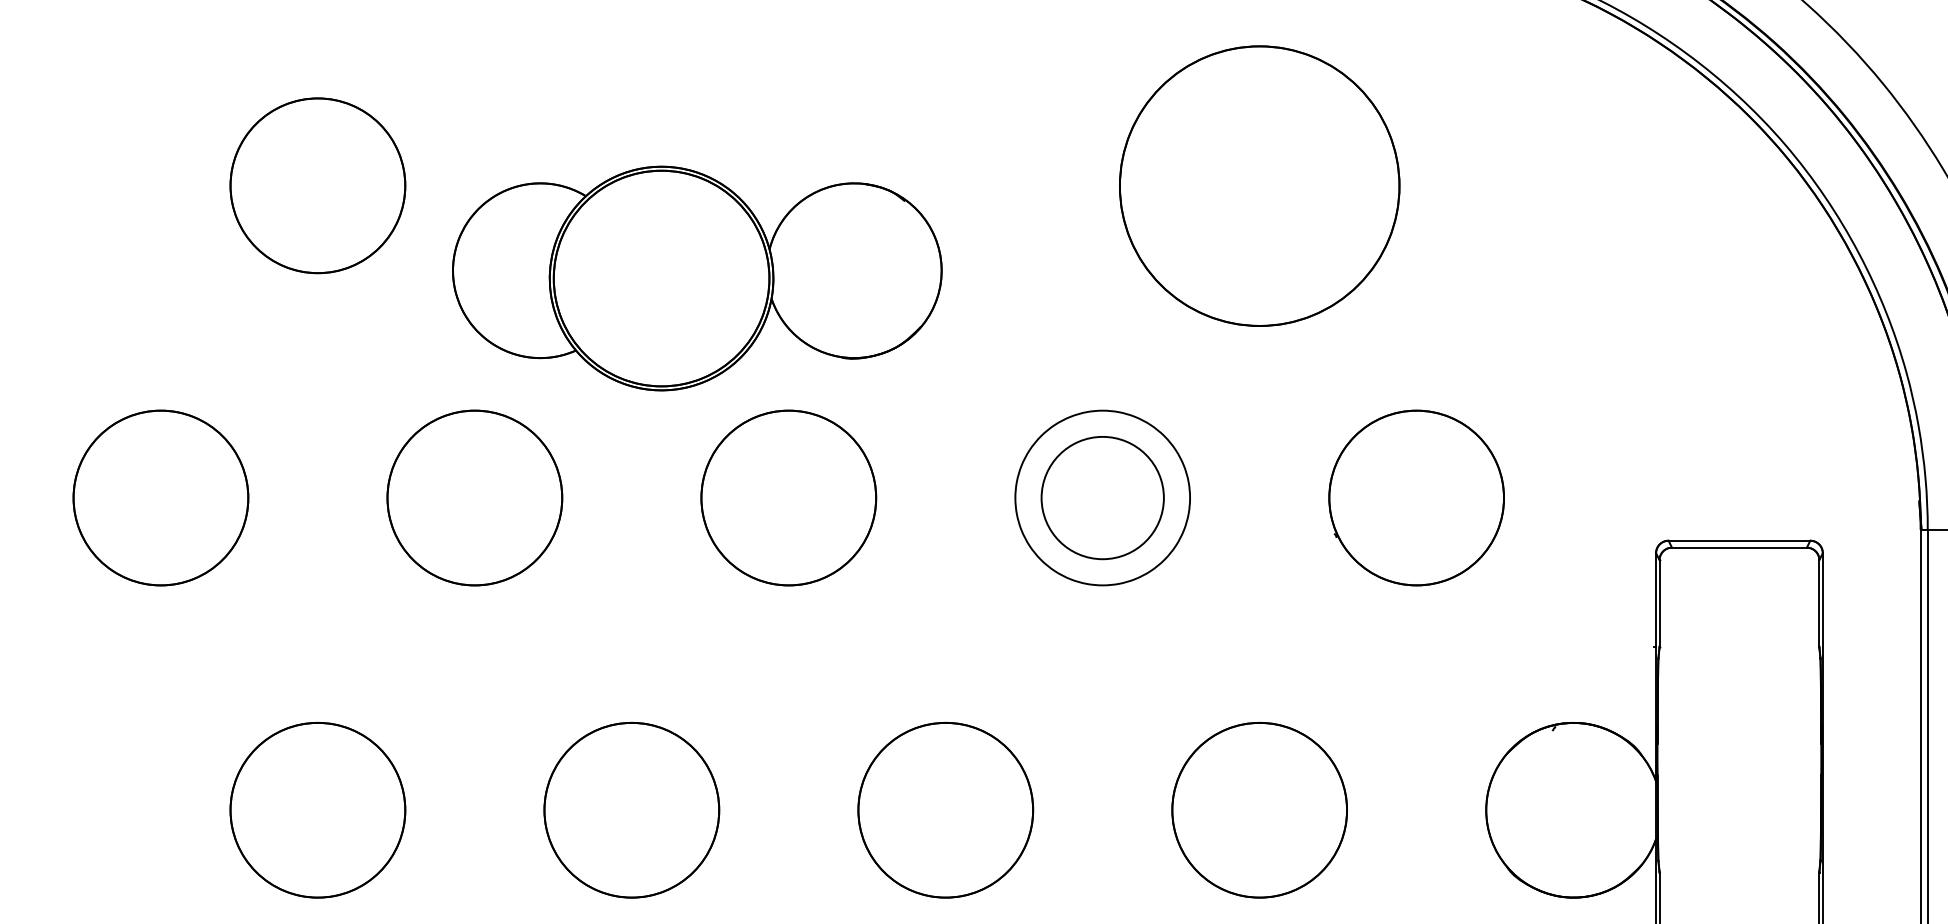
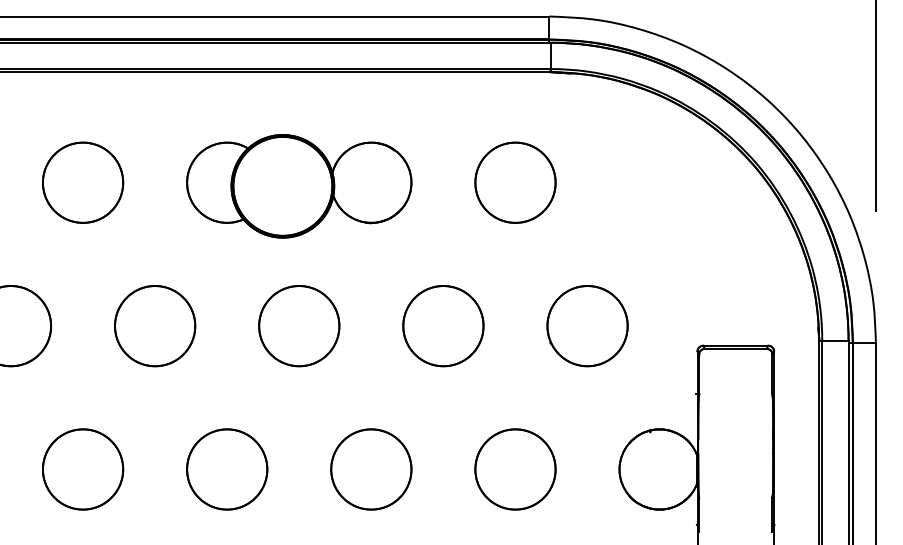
circle: (1259, 185) -> (515, 182), size x0.62
part: (697, 278) -> (299, 186), moved
circle: (1102, 498) -> (443, 326), size x1.43

